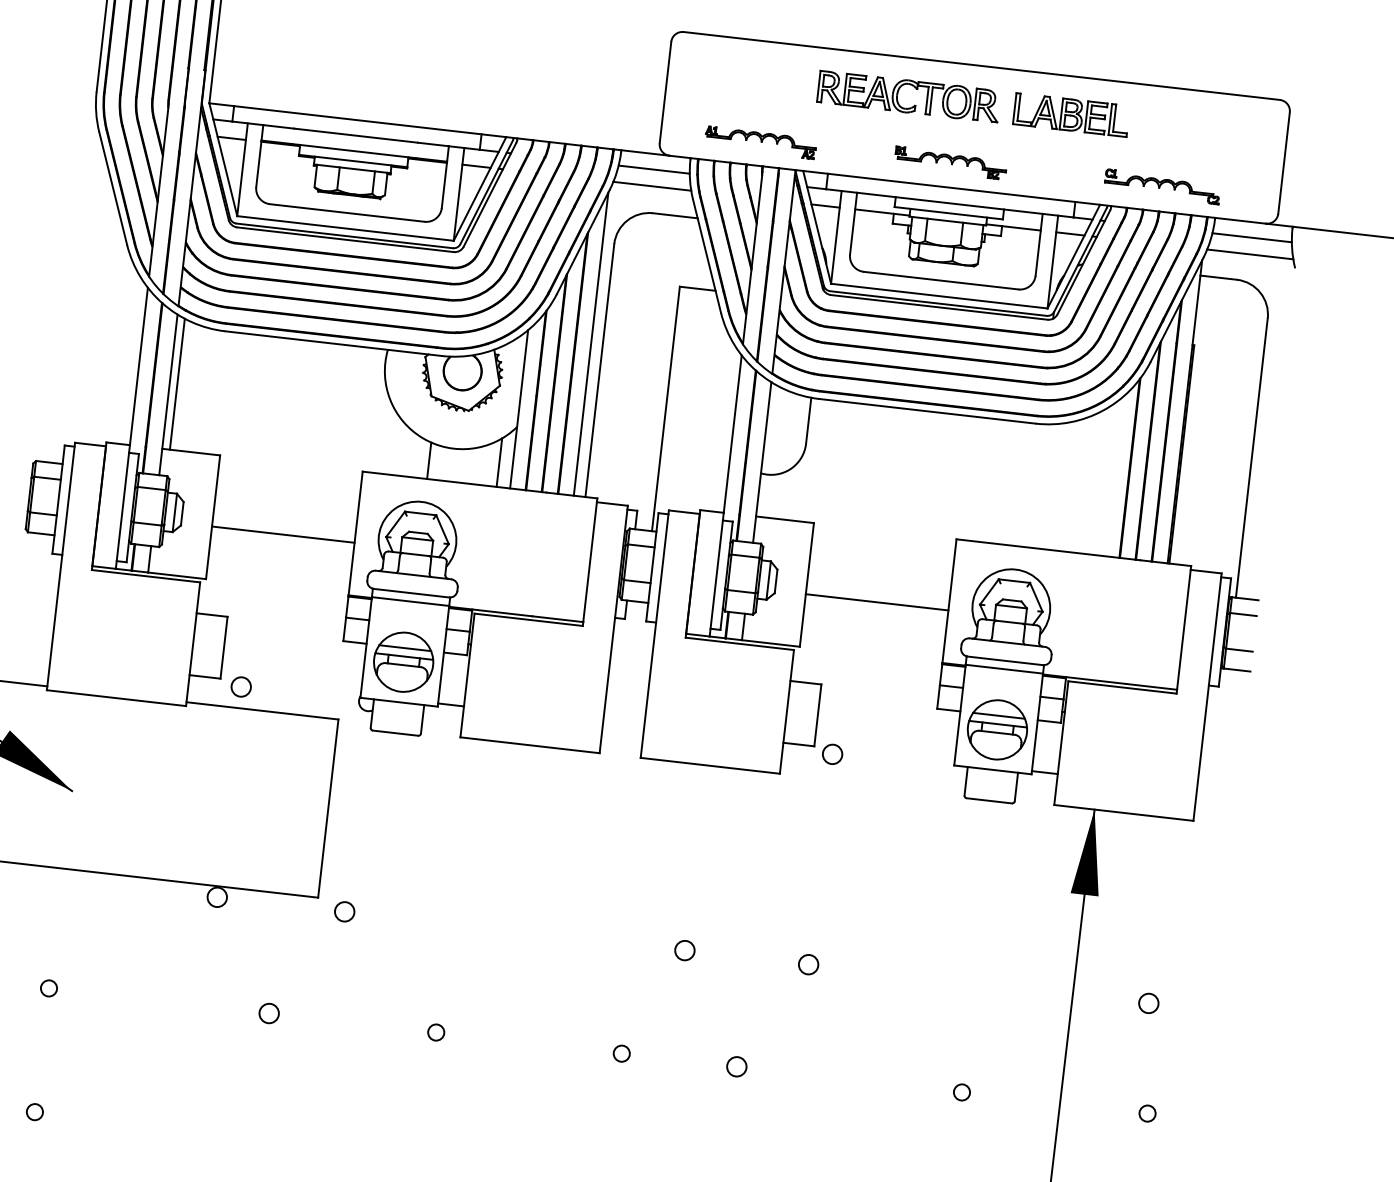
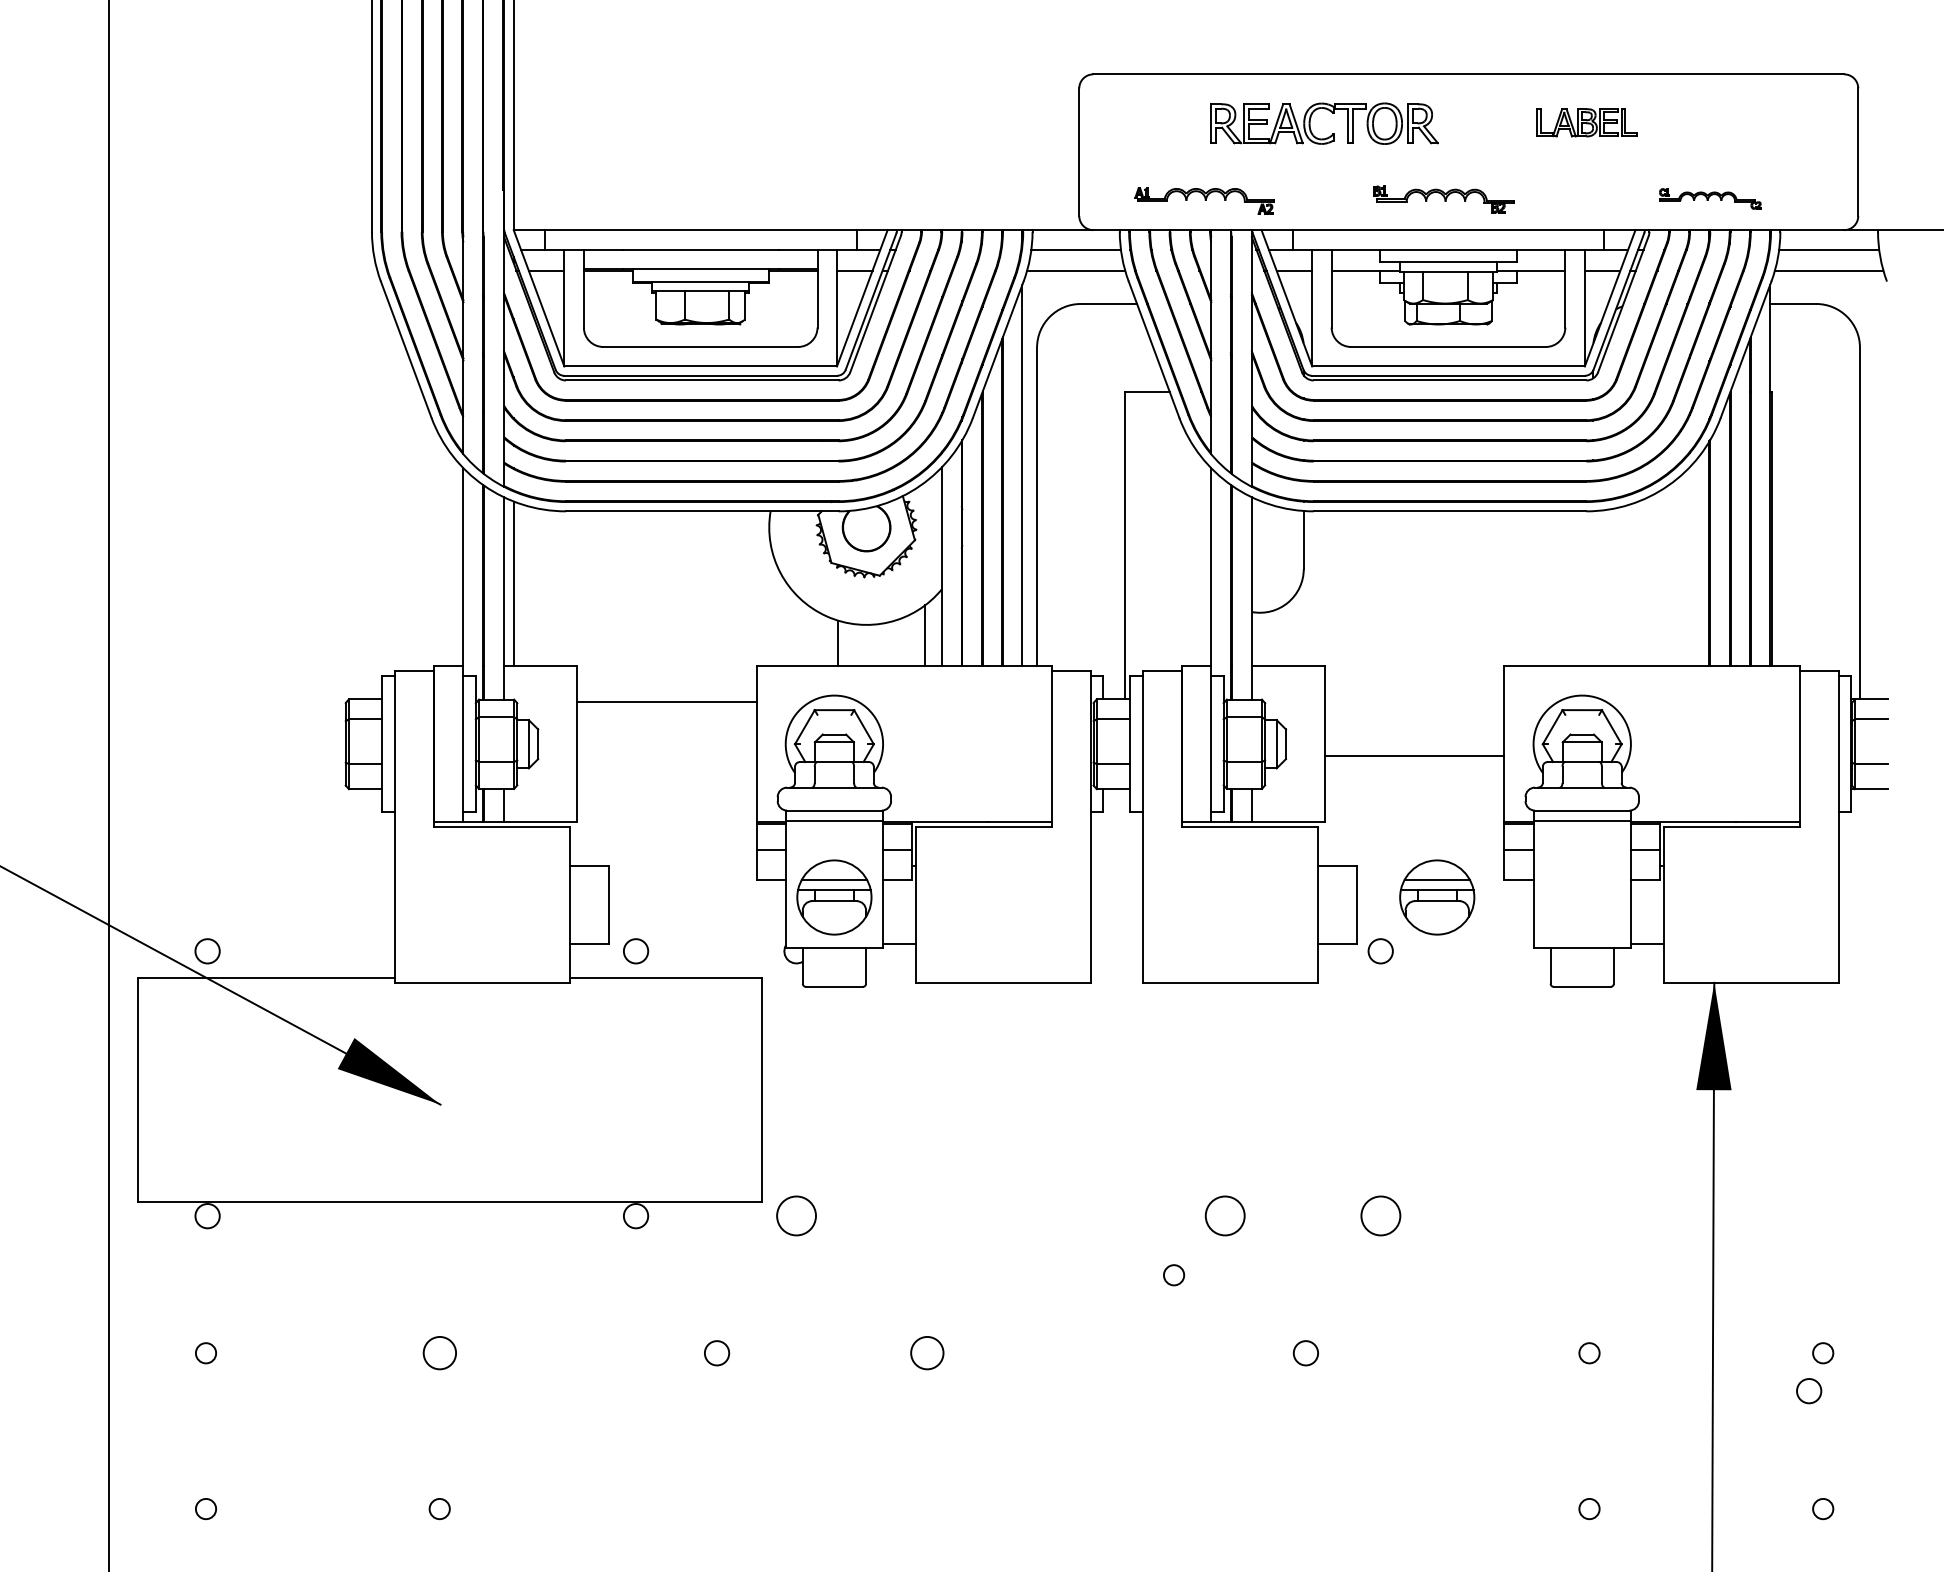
part: (916, 89) -> (1332, 113), moved
part: (1071, 114) -> (1587, 122), size x0.7
part: (1162, 186) -> (1710, 198), size x0.7
line: (283, 534) -> (666, 701), moved
part: (997, 729) -> (1437, 897), moved
circle: (344, 912) -> (796, 1216), size x1.6
circle: (684, 950) -> (1224, 1216), size x1.6
circle: (808, 964) -> (1380, 1216), size x1.6
circle: (48, 988) -> (439, 1353), size x1.6
circle: (1149, 1003) -> (1809, 1391), moved
circle: (436, 1032) -> (927, 1353), size x1.6
circle: (622, 1053) -> (1174, 1275), moved

